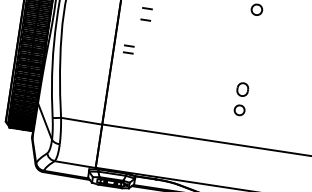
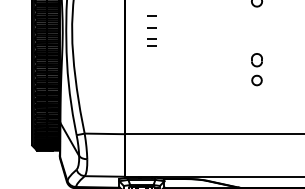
part: (128, 49) -> (151, 42), moved
part: (240, 99) -> (256, 69), moved

